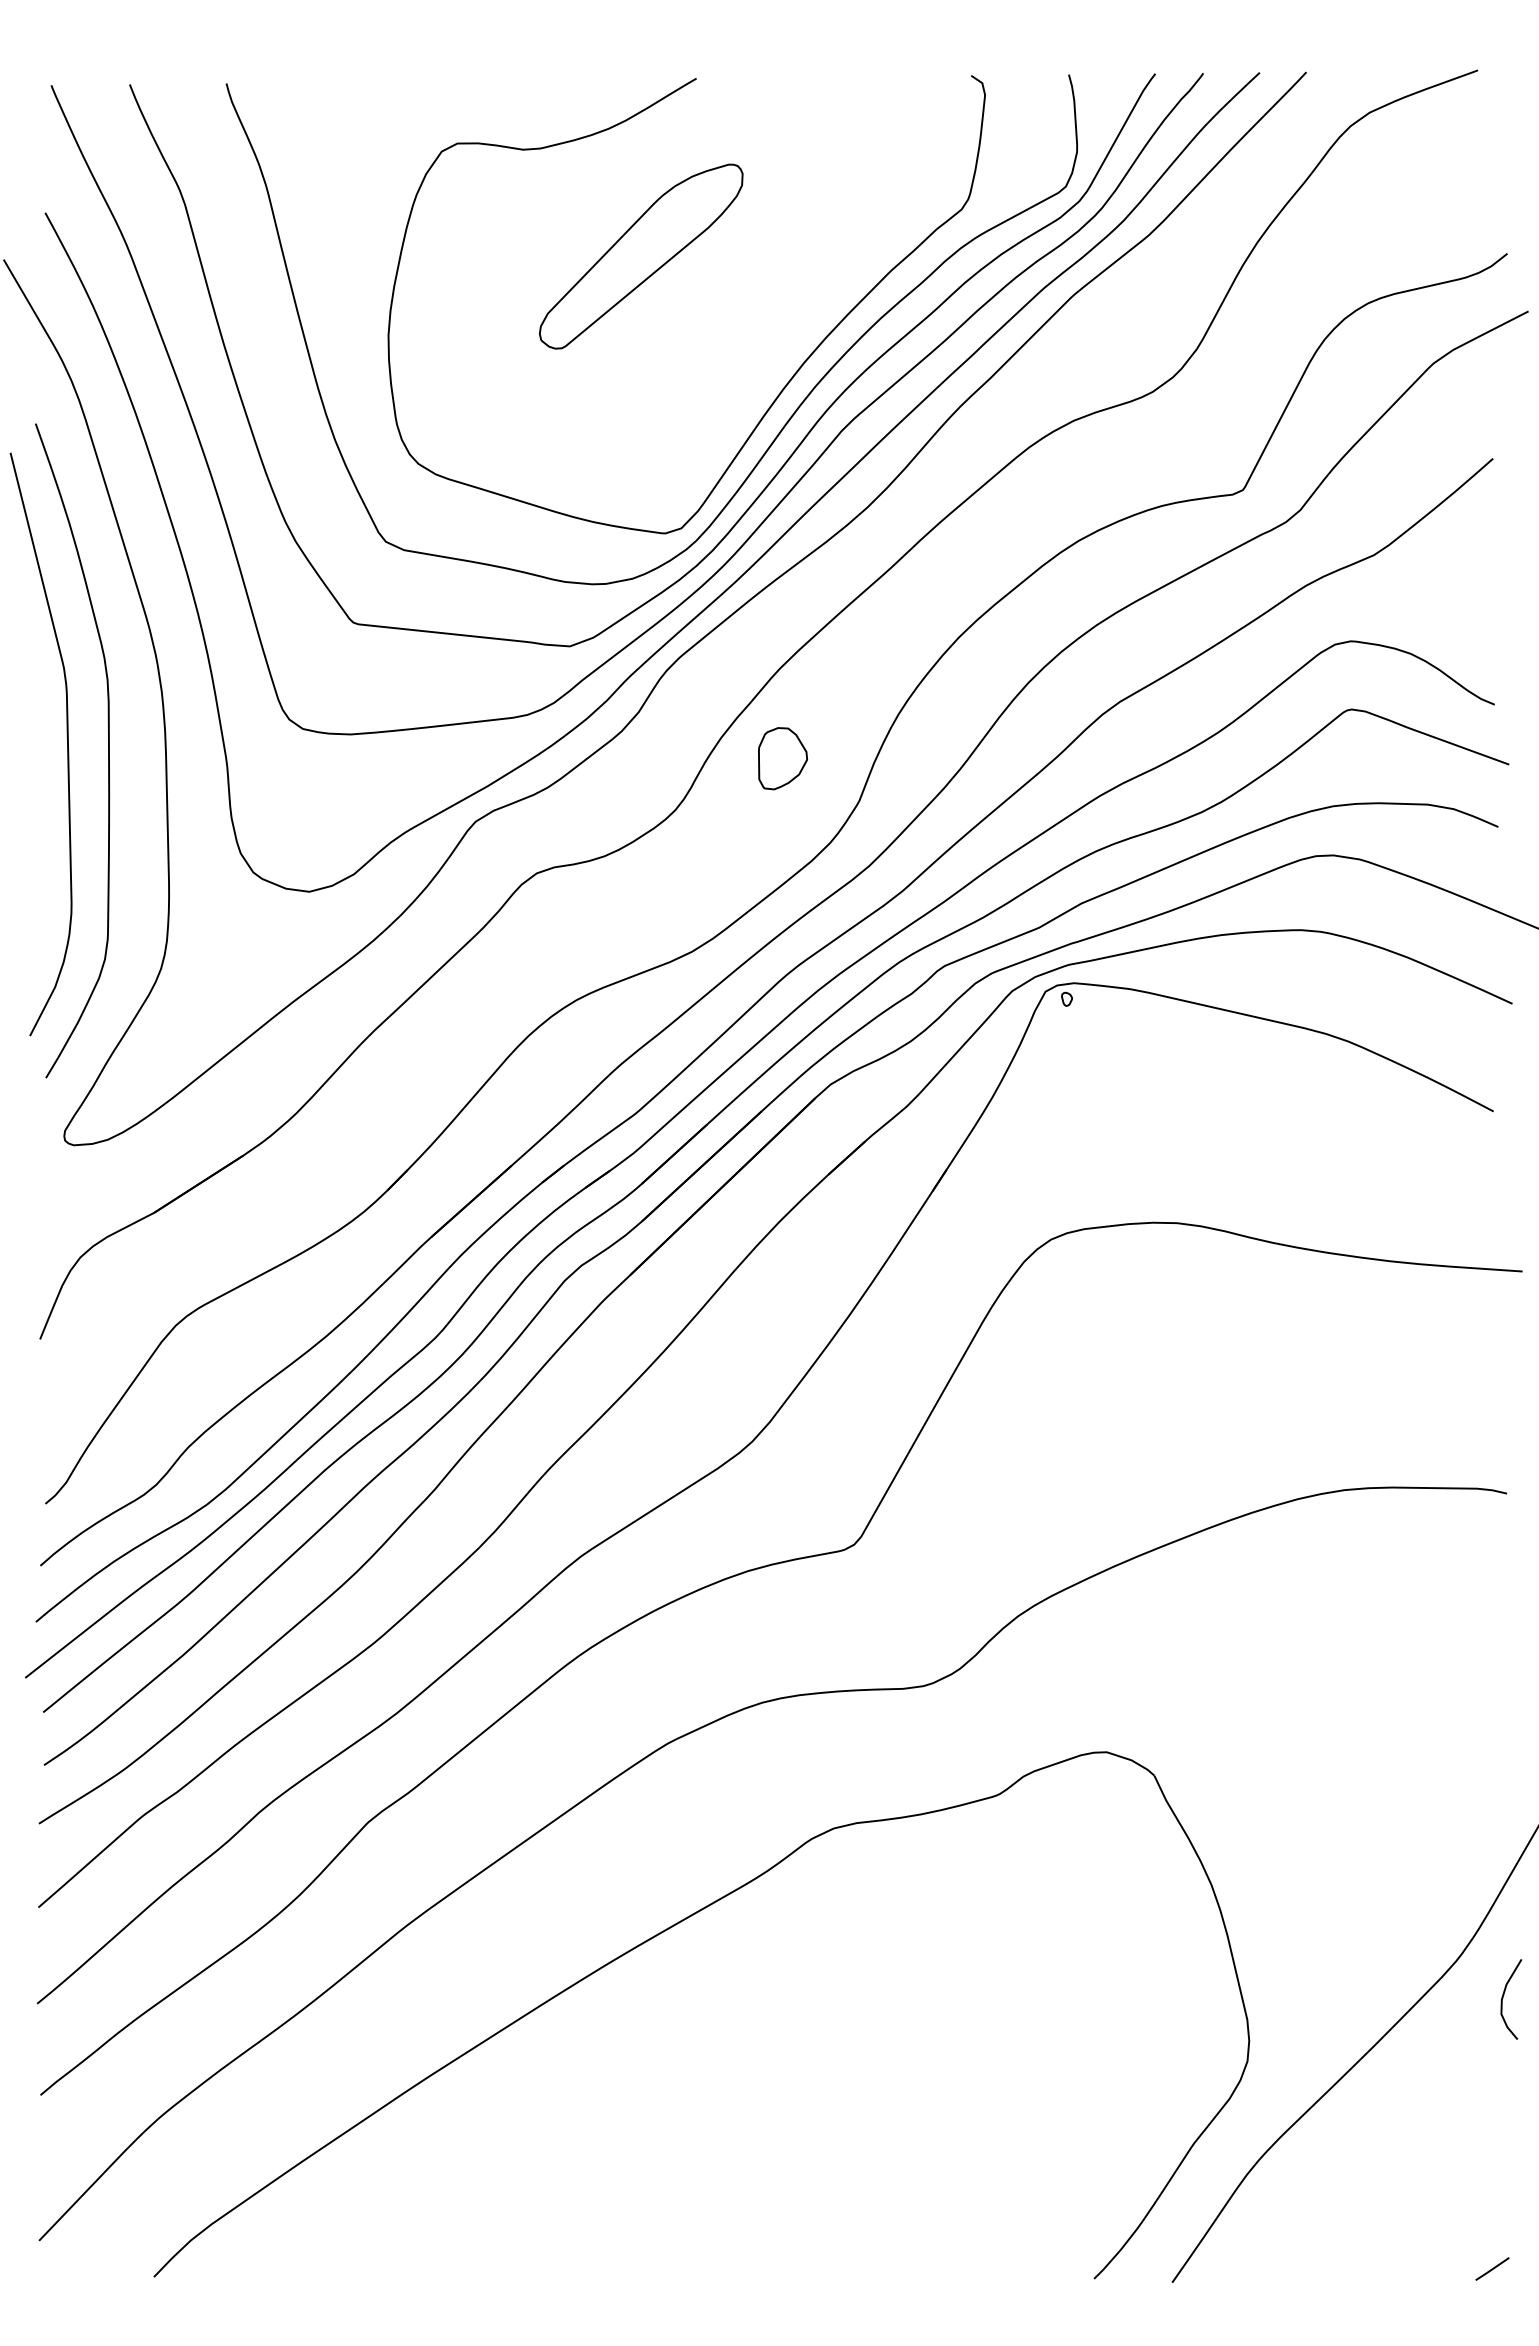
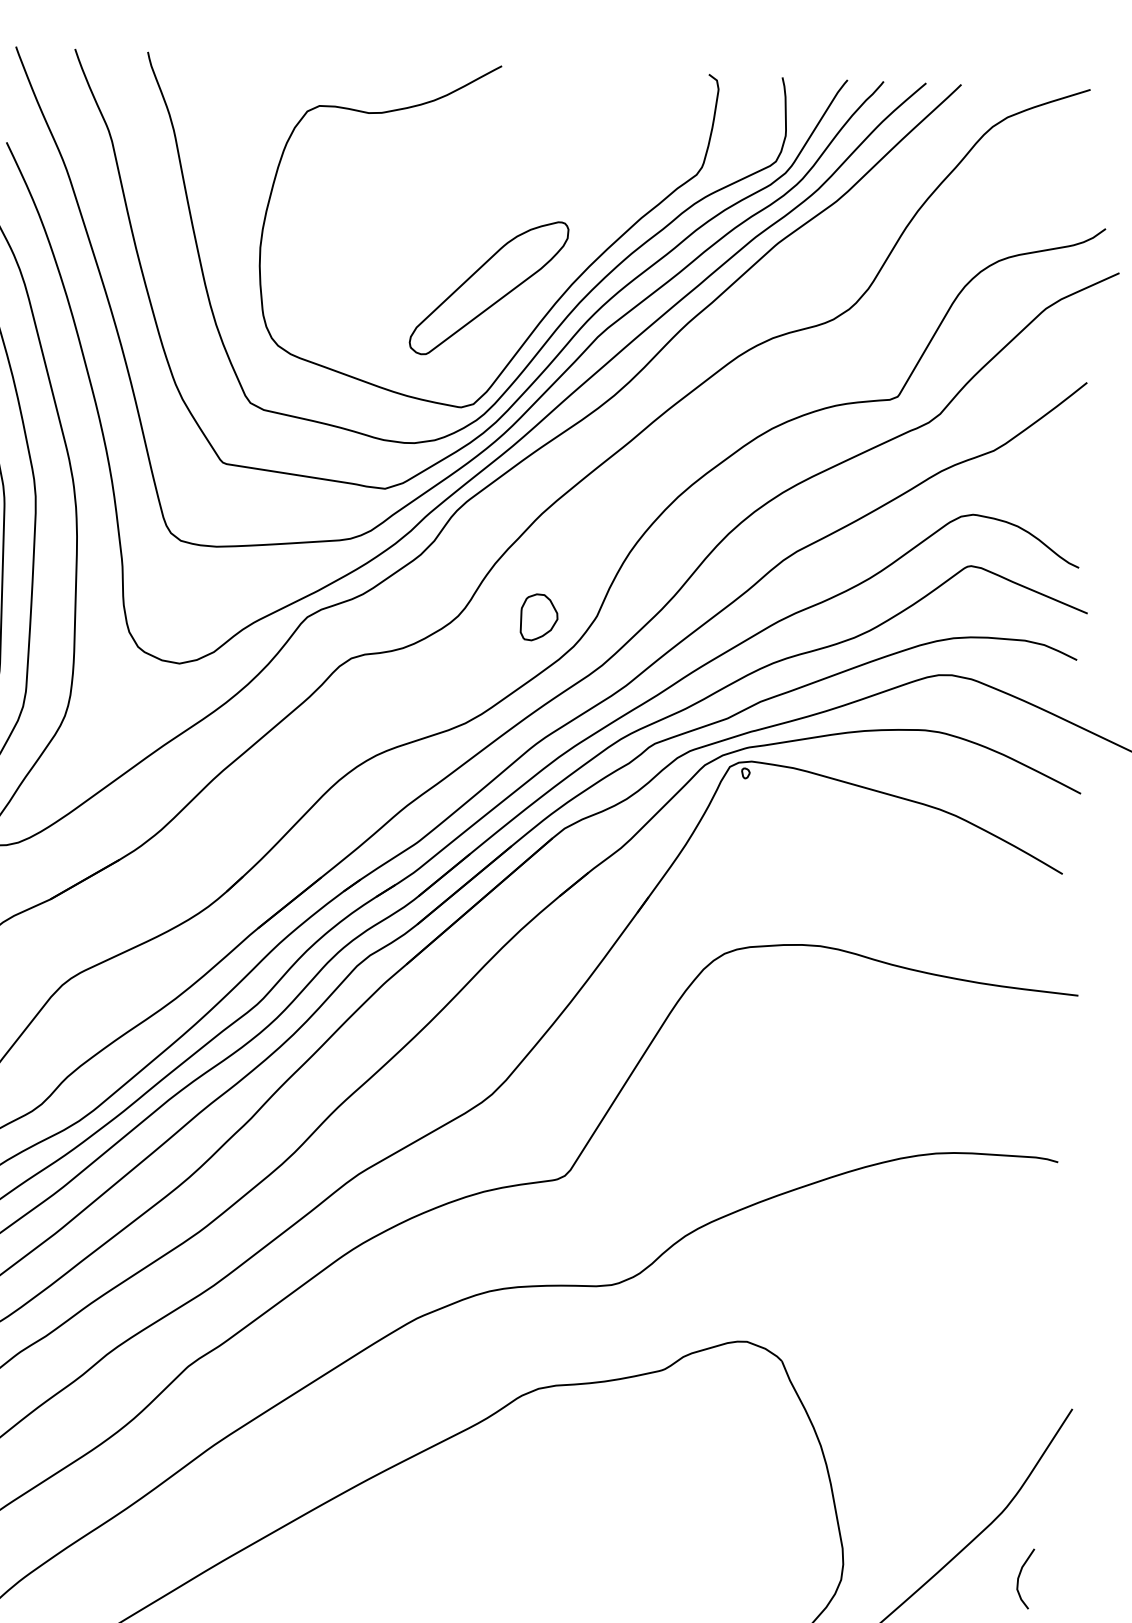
part: (641, 256) -> (489, 288), moved
part: (783, 758) -> (539, 617), moved
curve: (1504, 1995) -> (1020, 1575), moved

